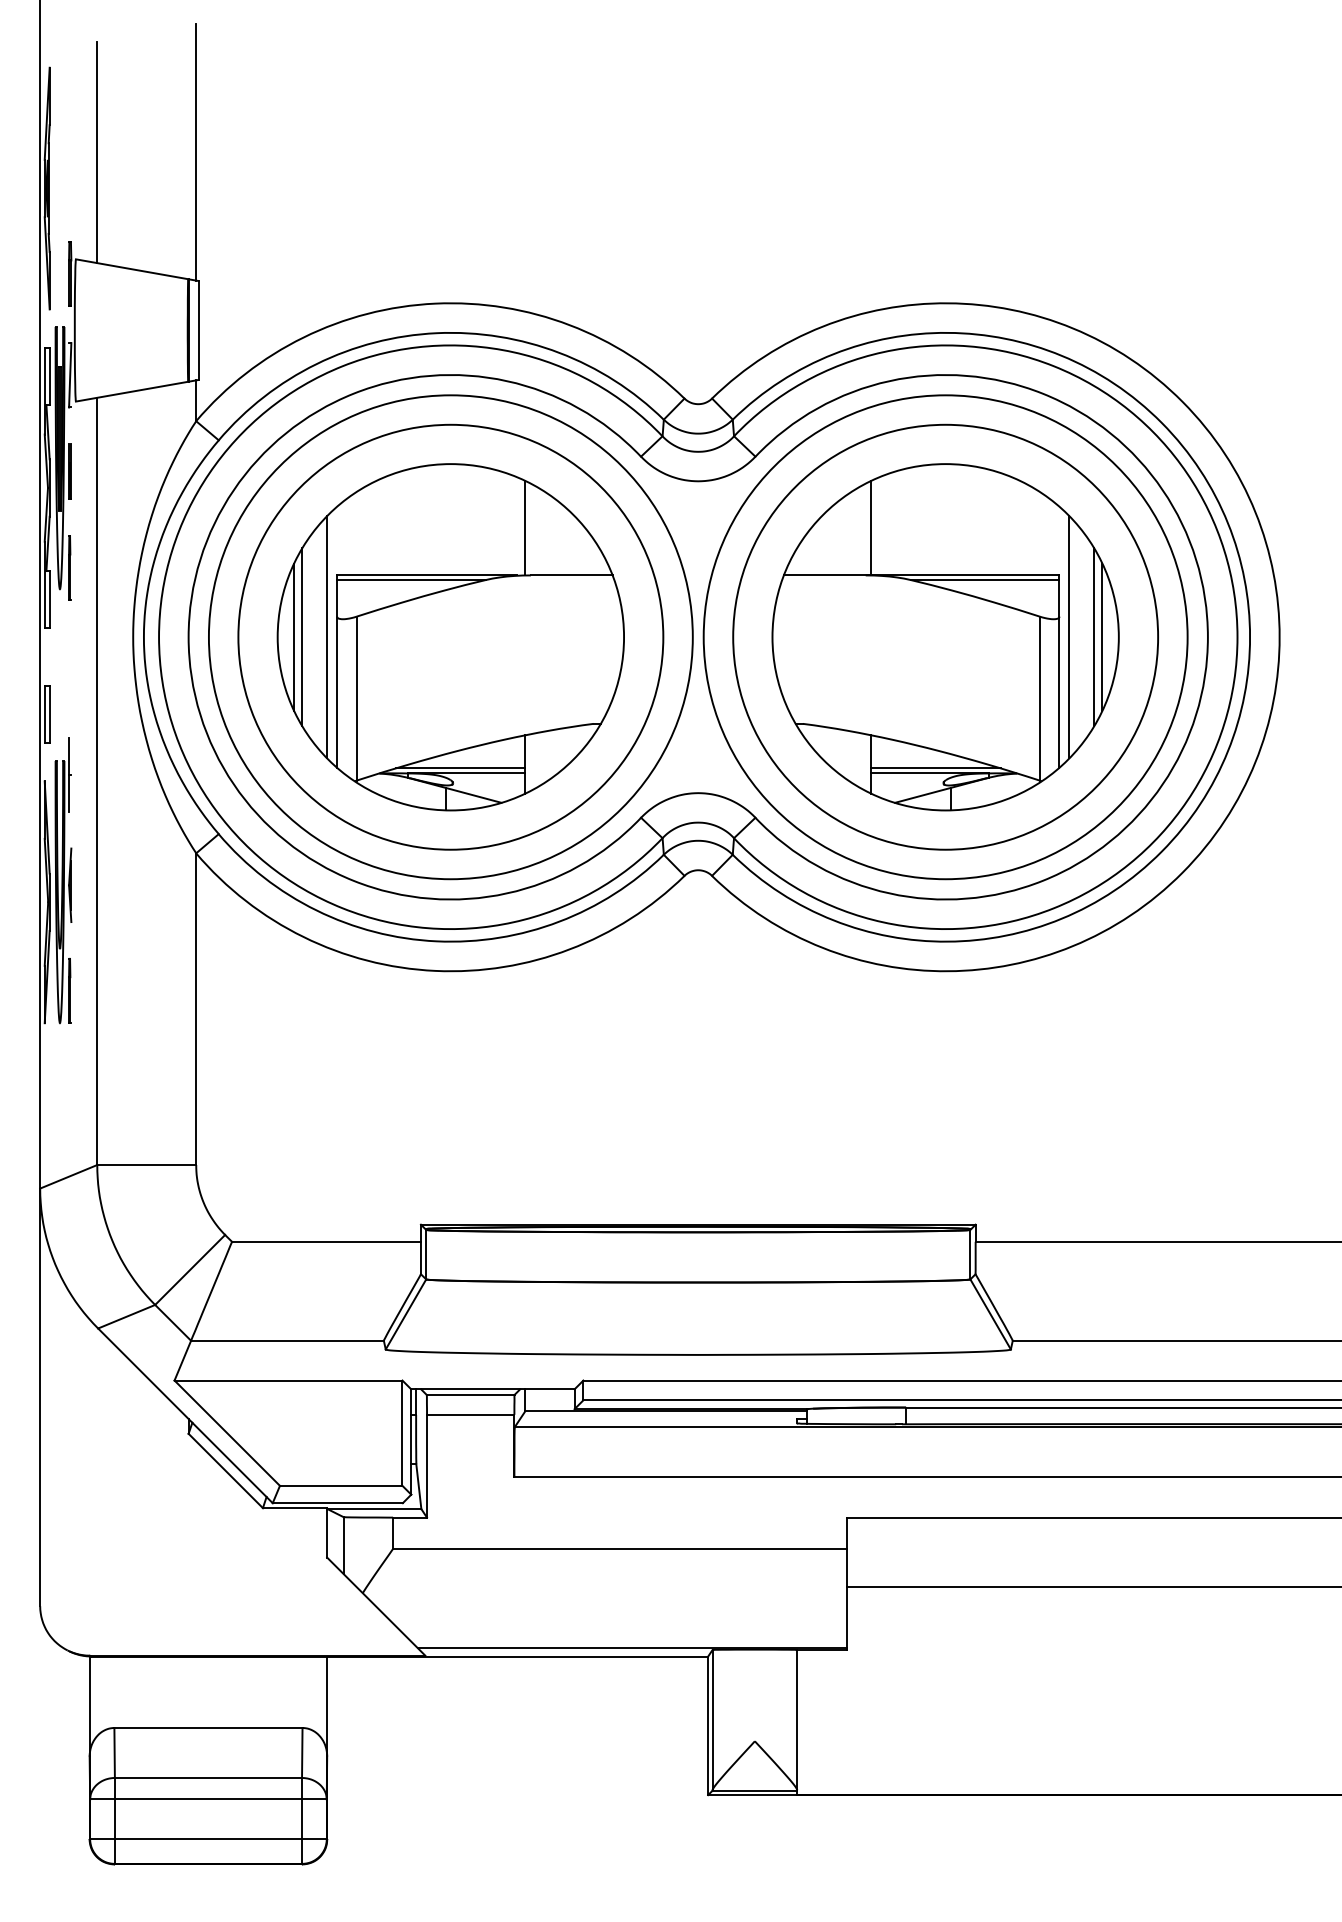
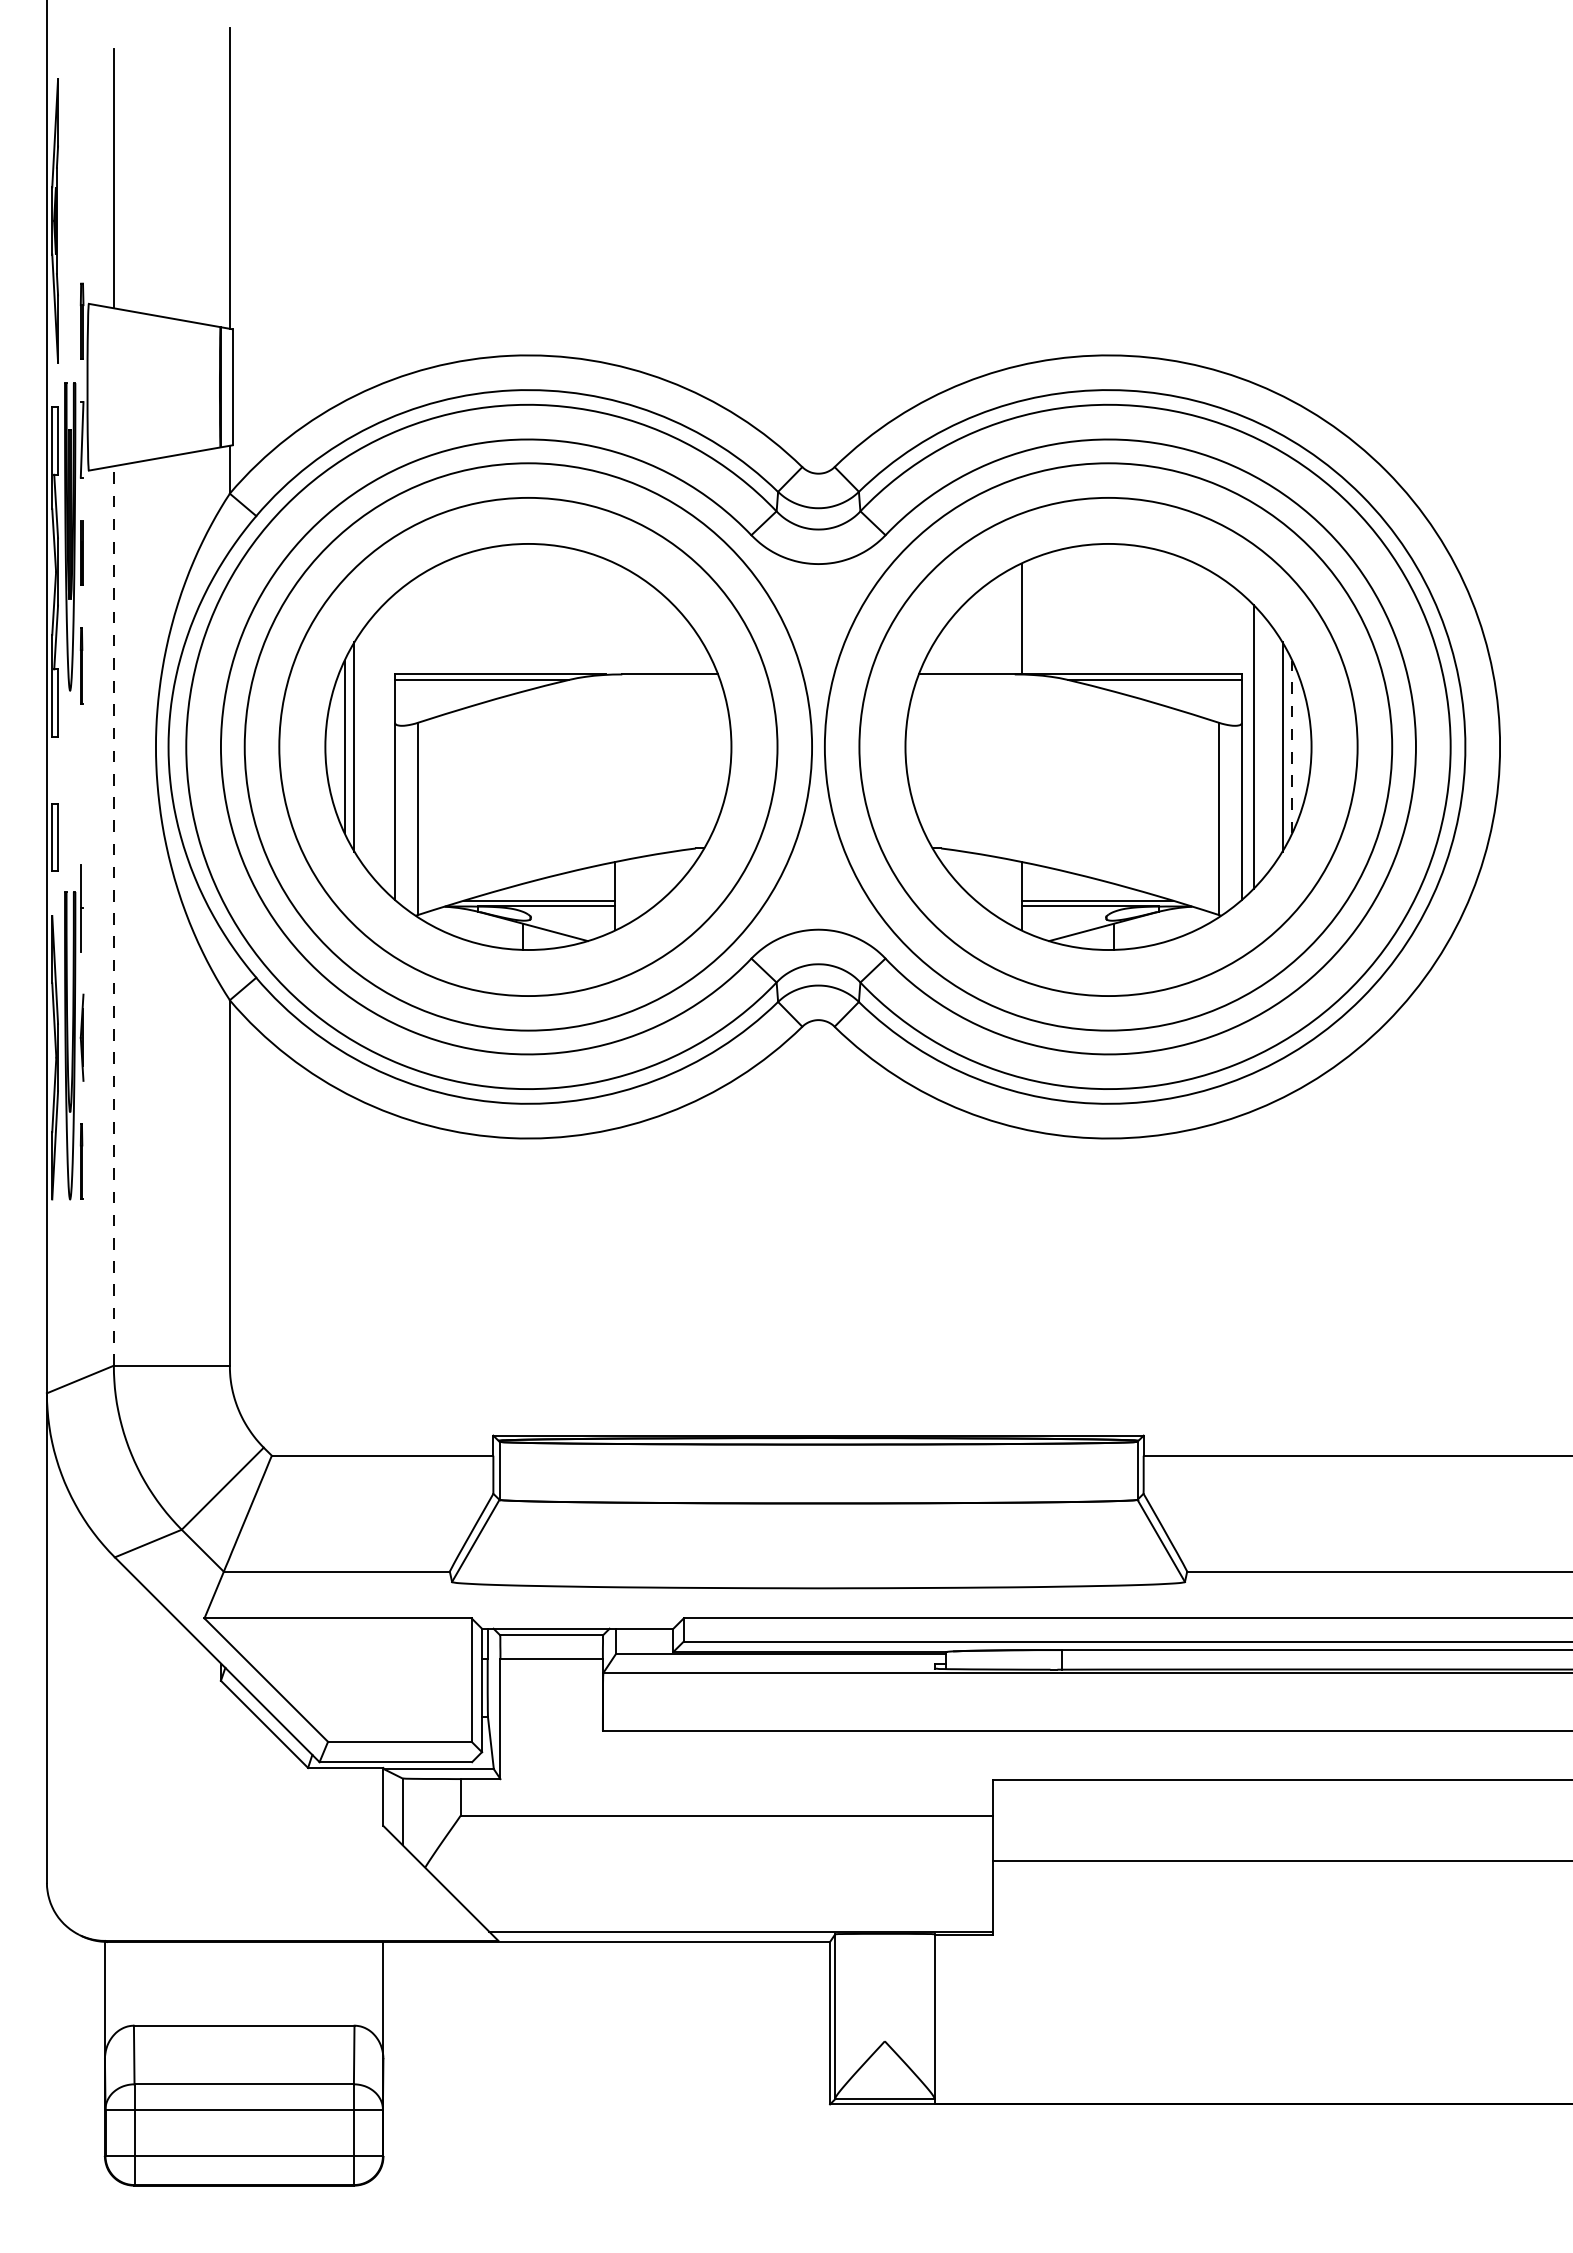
line: (525, 527) -> (615, 618), removed
line: (327, 637) -> (383, 747), removed
line: (1102, 637) -> (1292, 747), solid -> dashed
line: (97, 781) -> (114, 916), solid -> dashed

